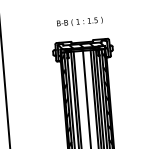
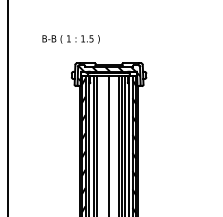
text: (79, 22) -> (70, 39), moved

